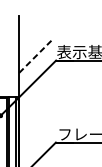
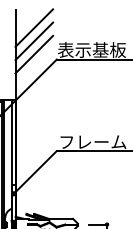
line: (36, 31) -> (34, 27), added
line: (36, 44) -> (34, 41), added
line: (36, 56) -> (34, 54), dashed -> solid

